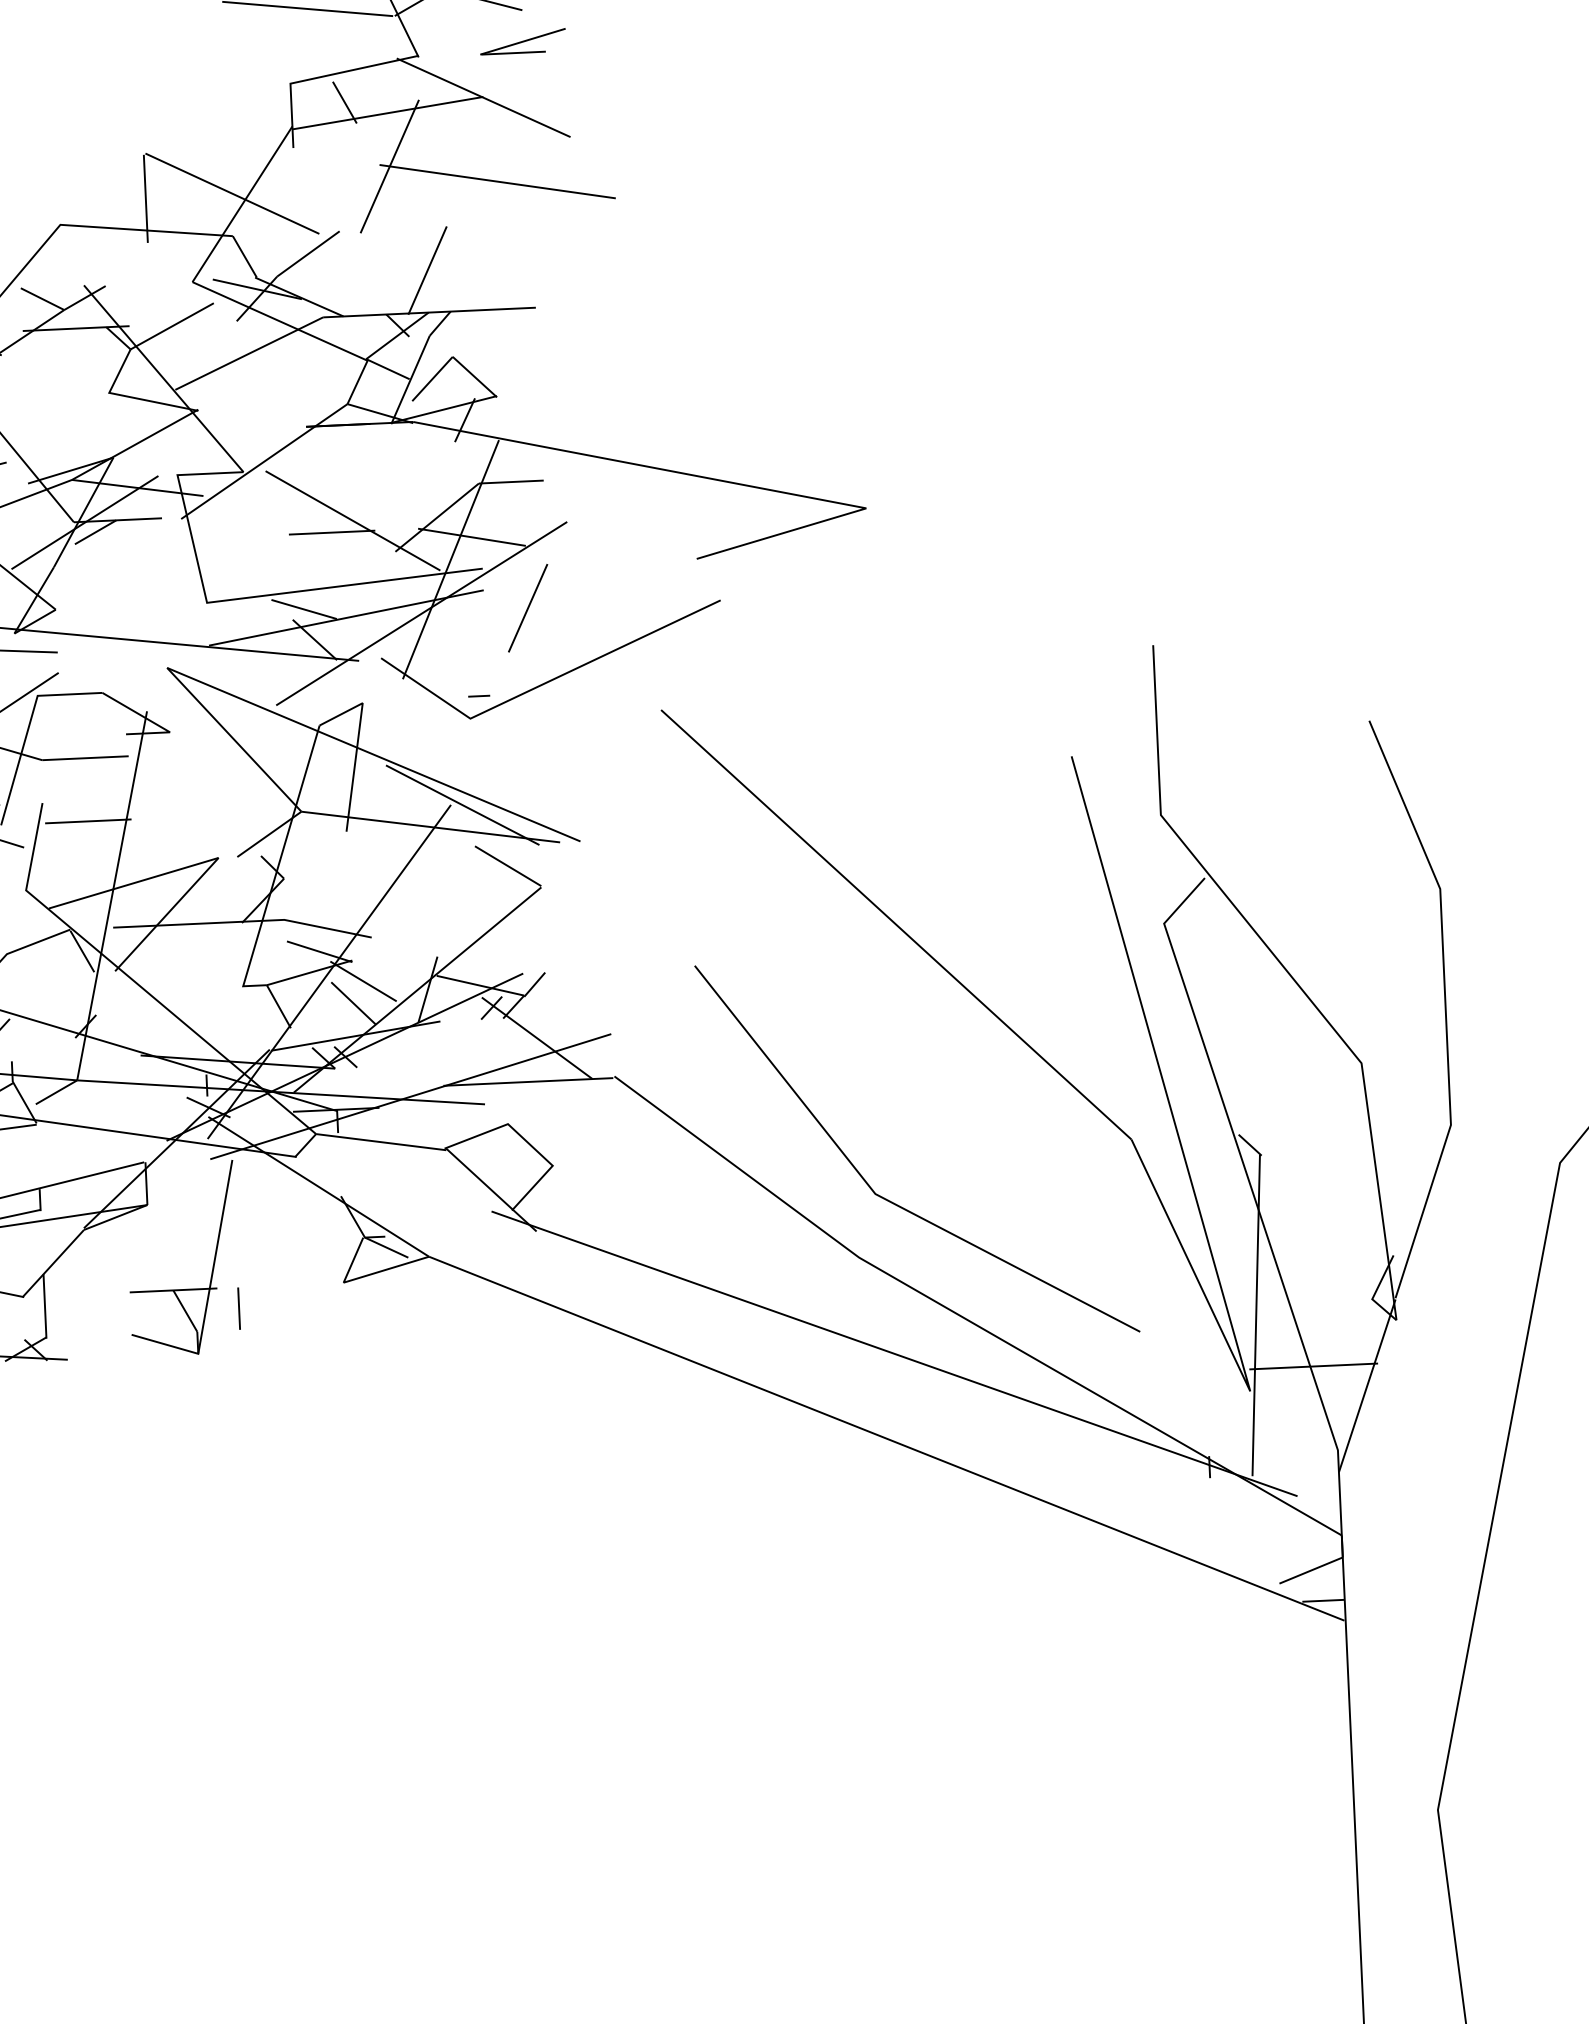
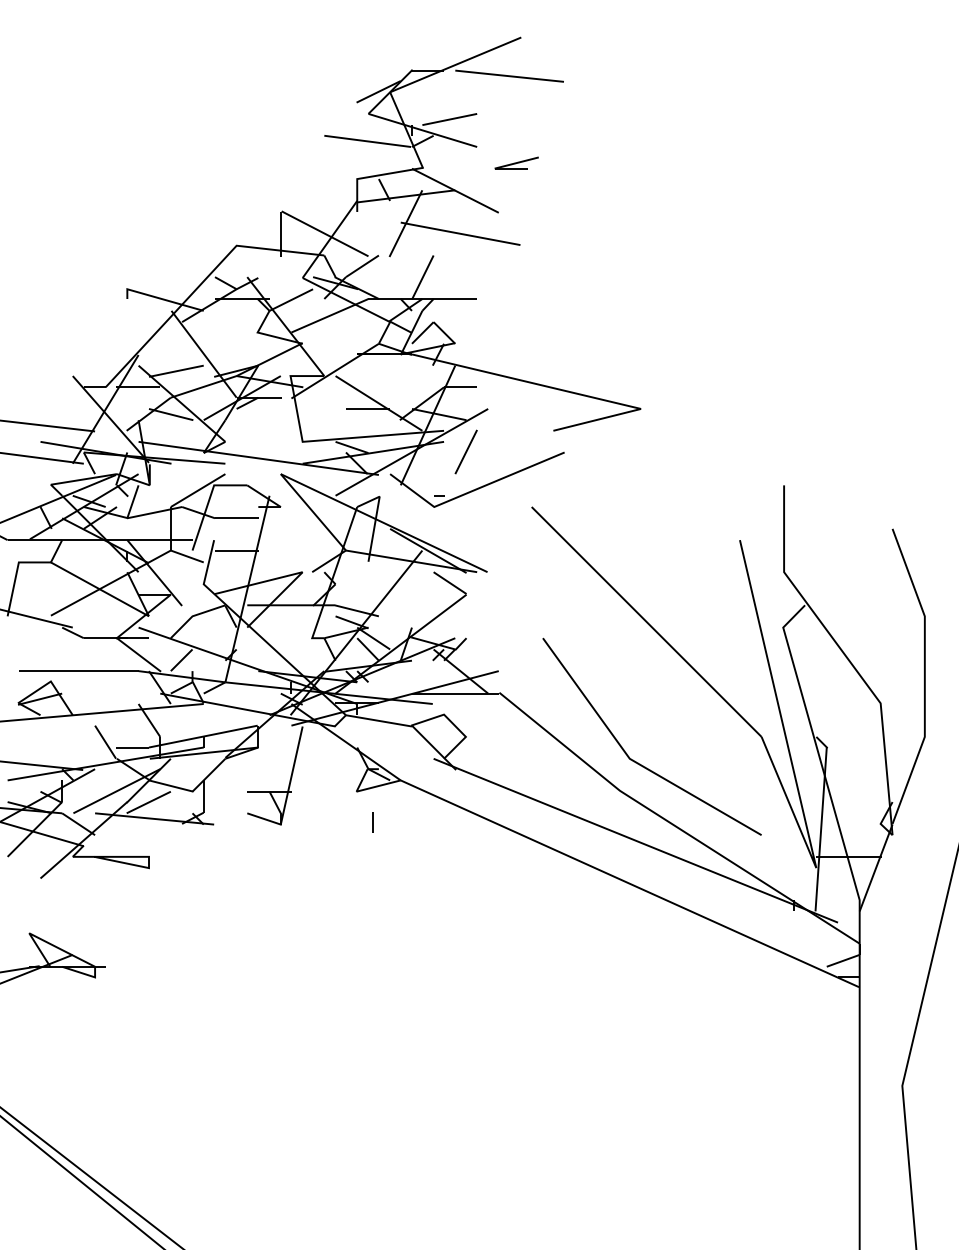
part: (522, 40) -> (516, 162), moved
line: (238, 1308) -> (372, 822), moved

